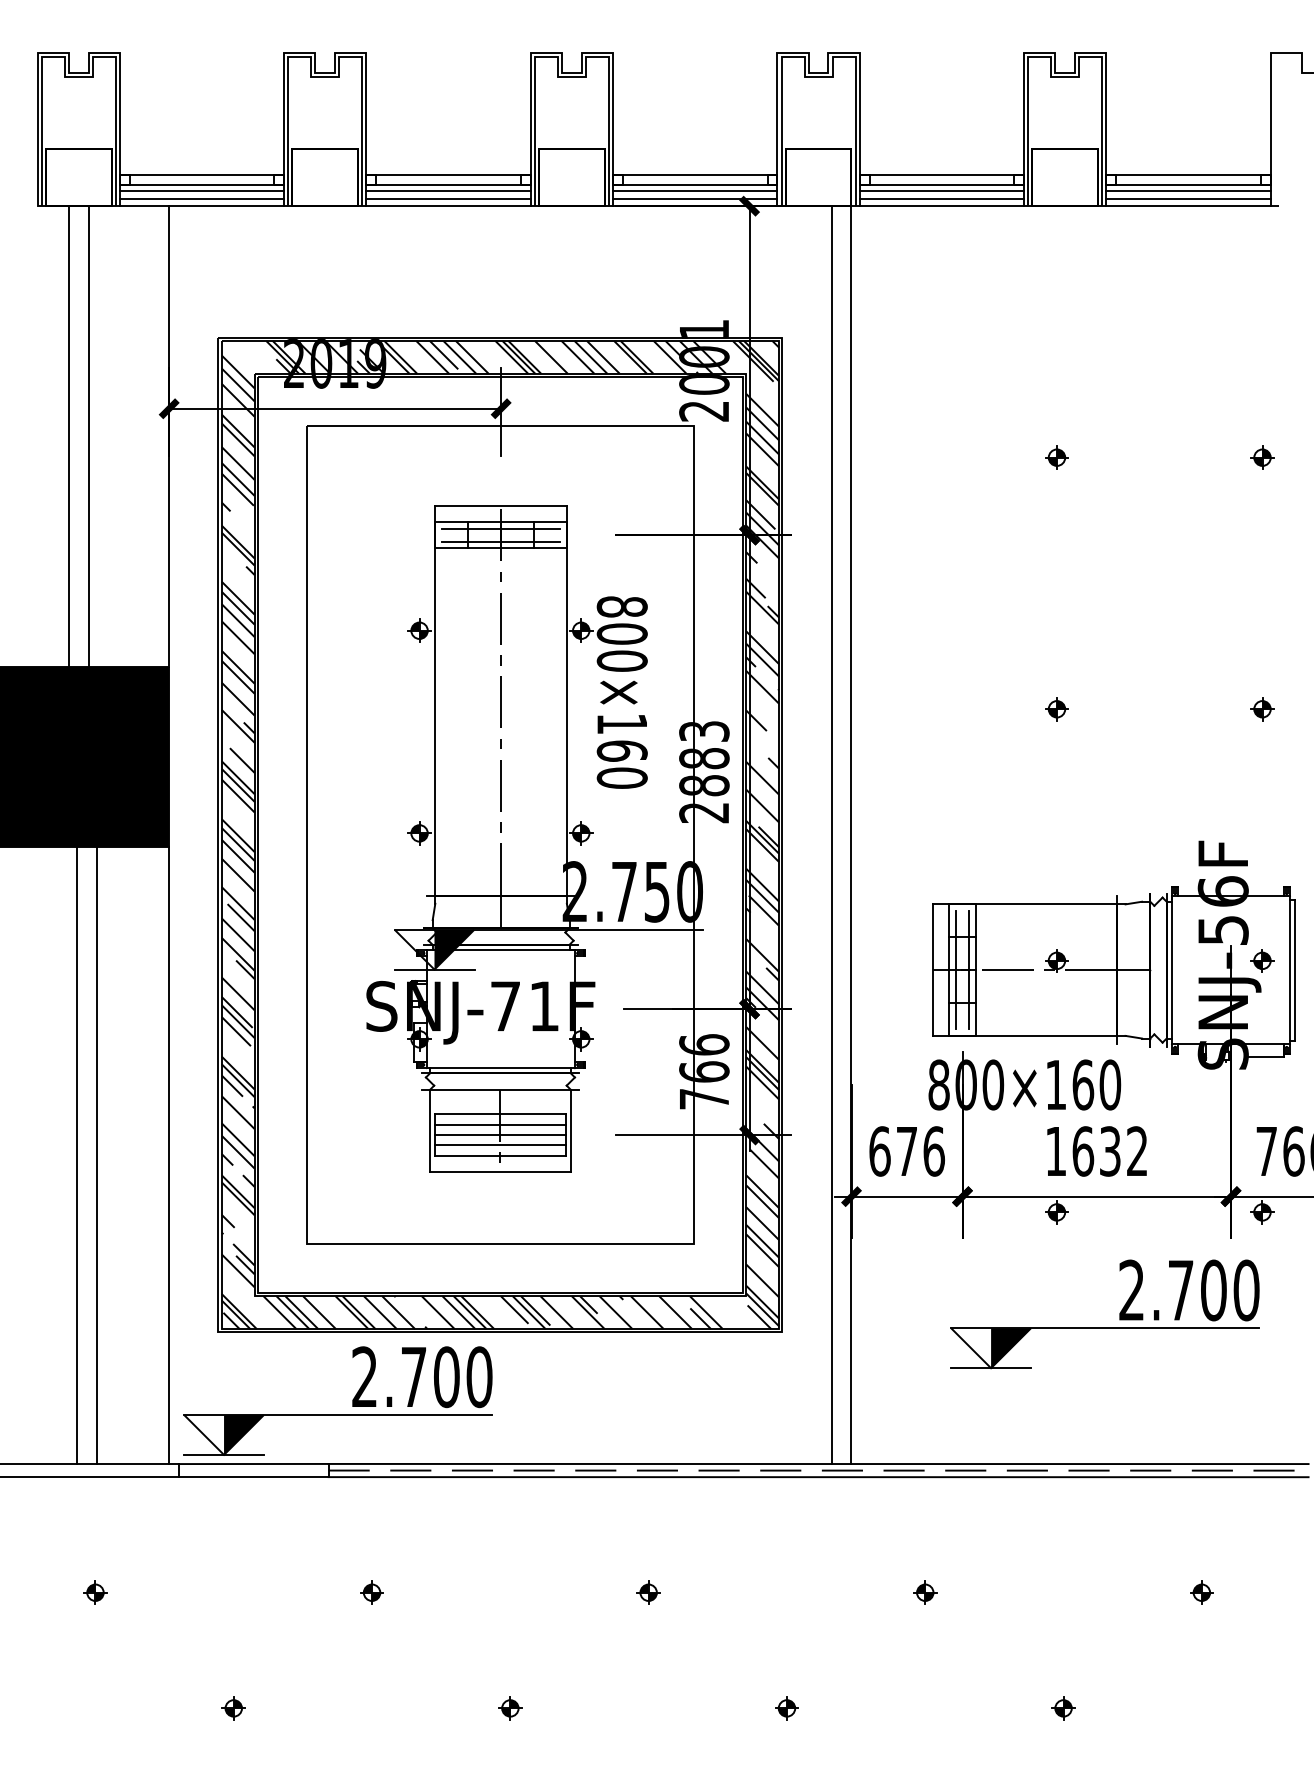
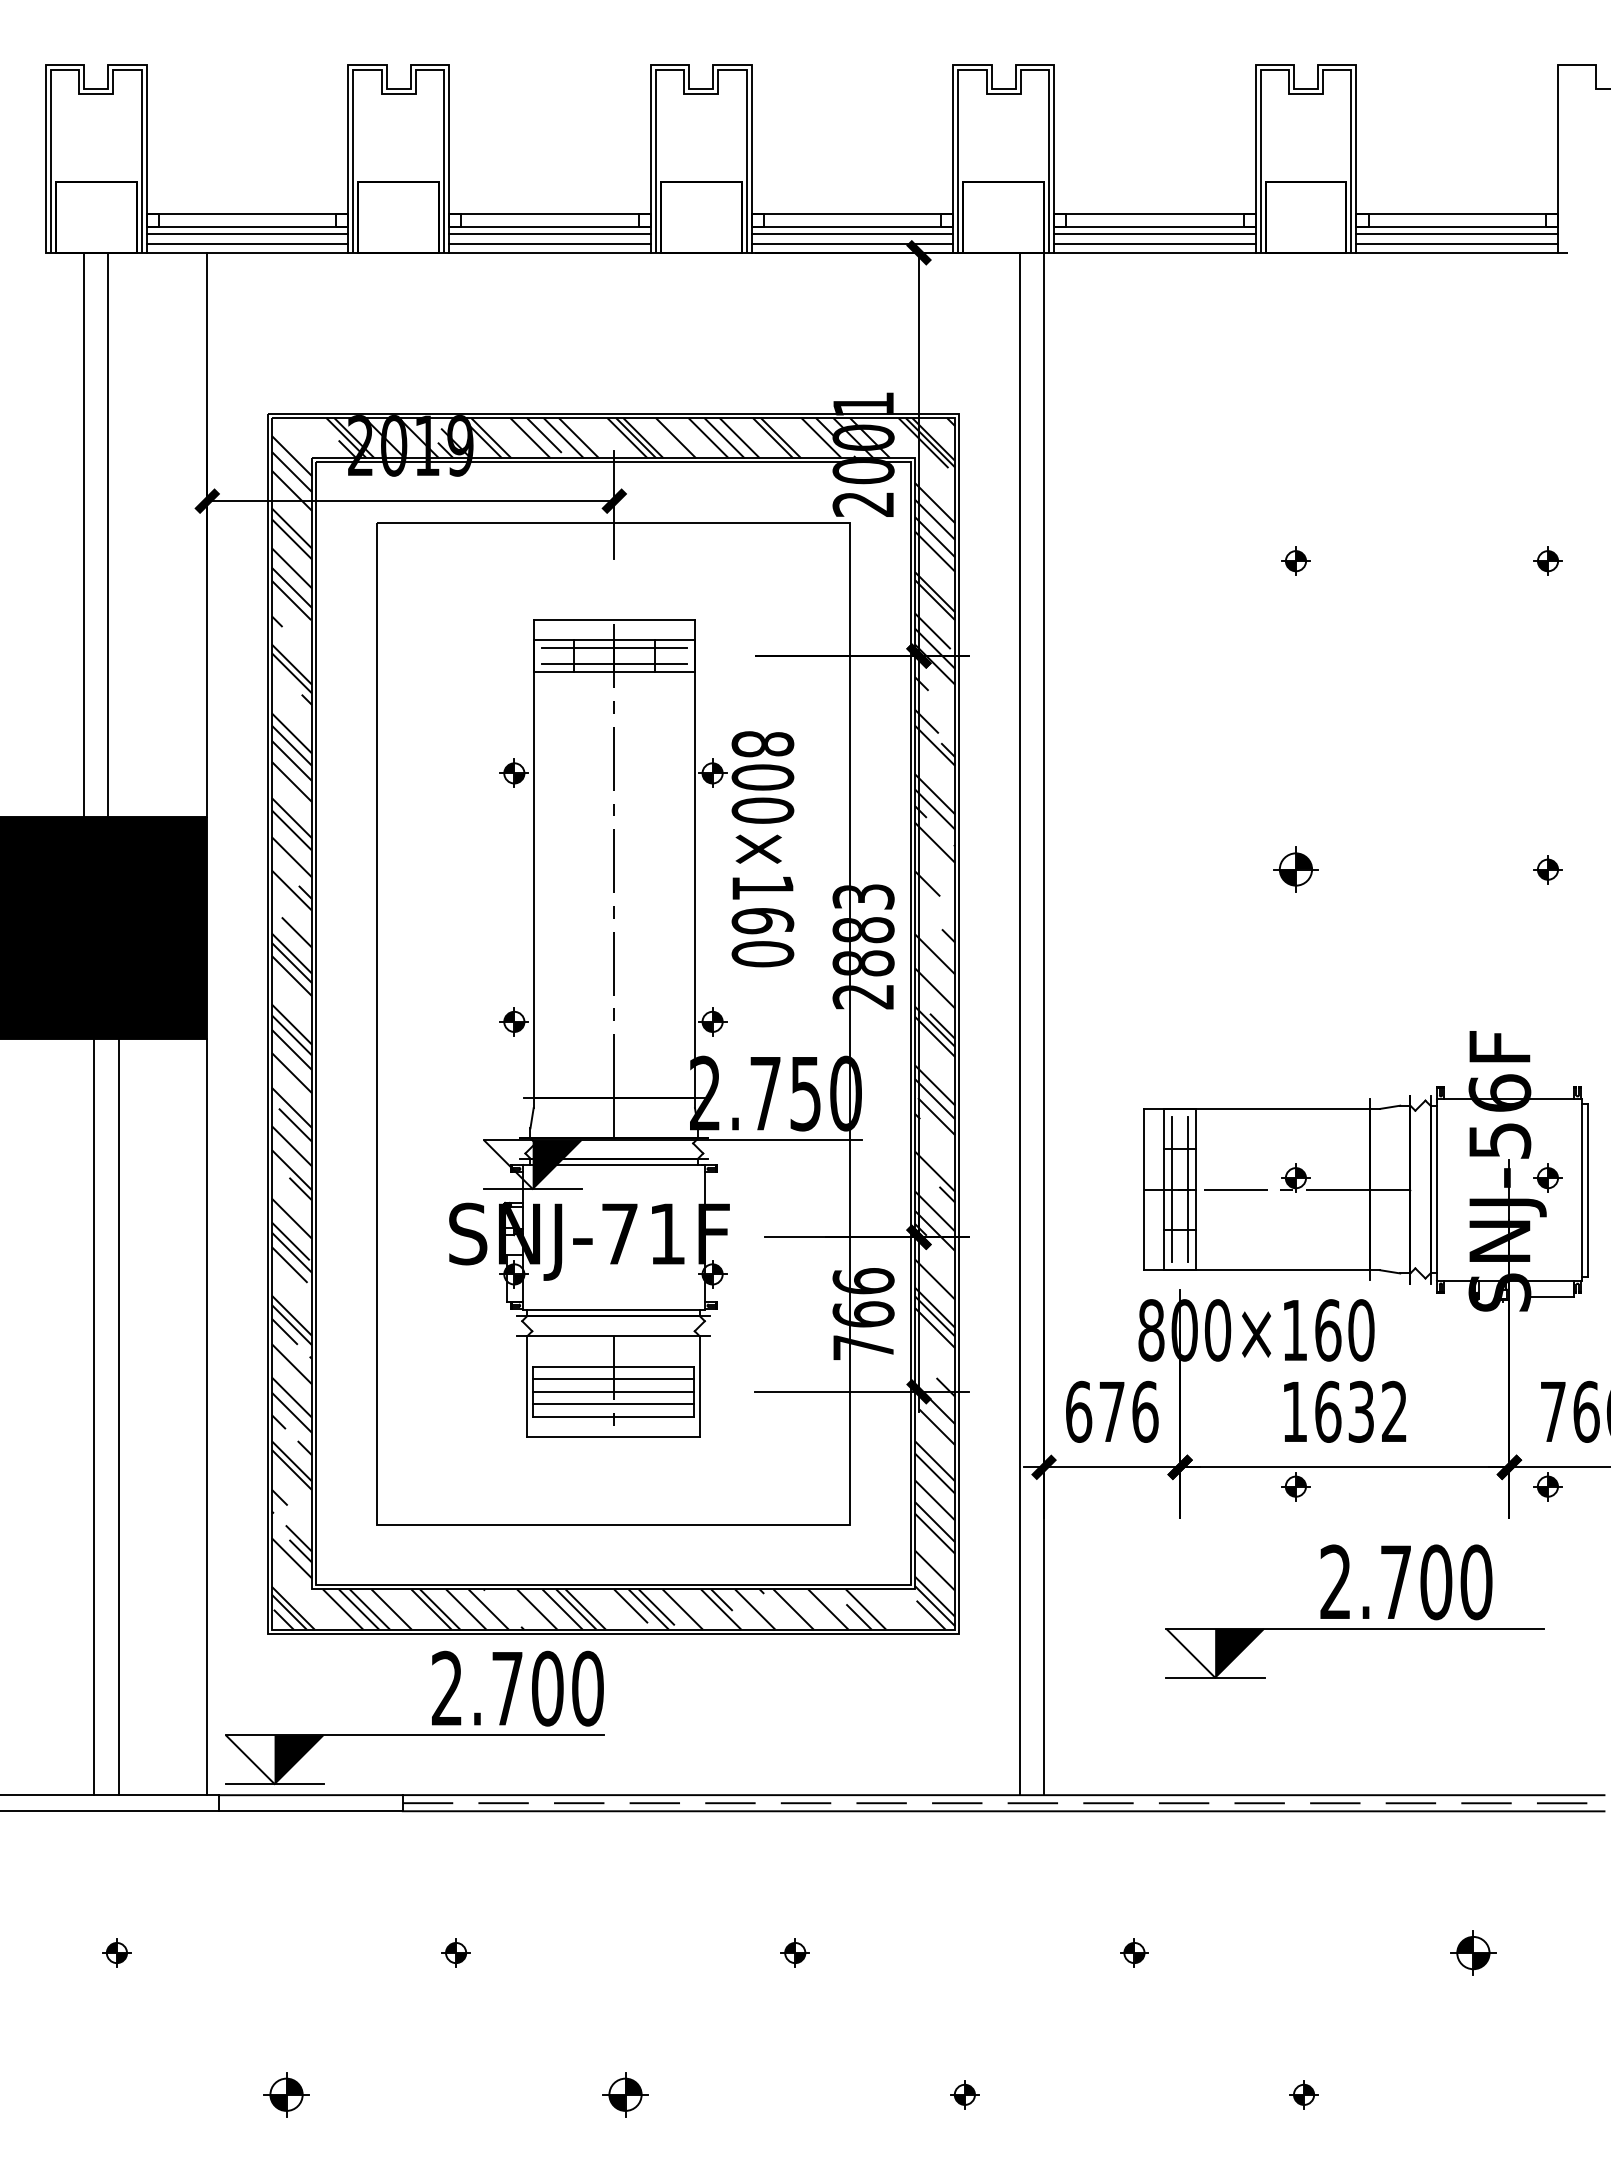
part: (1056, 709) -> (1295, 869), size x1.6
text: (1189, 1290) -> (1406, 1582), moved
part: (1201, 1592) -> (1473, 1952), size x1.6
part: (233, 1708) -> (286, 2094), size x1.6
part: (510, 1708) -> (625, 2094), size x1.6

